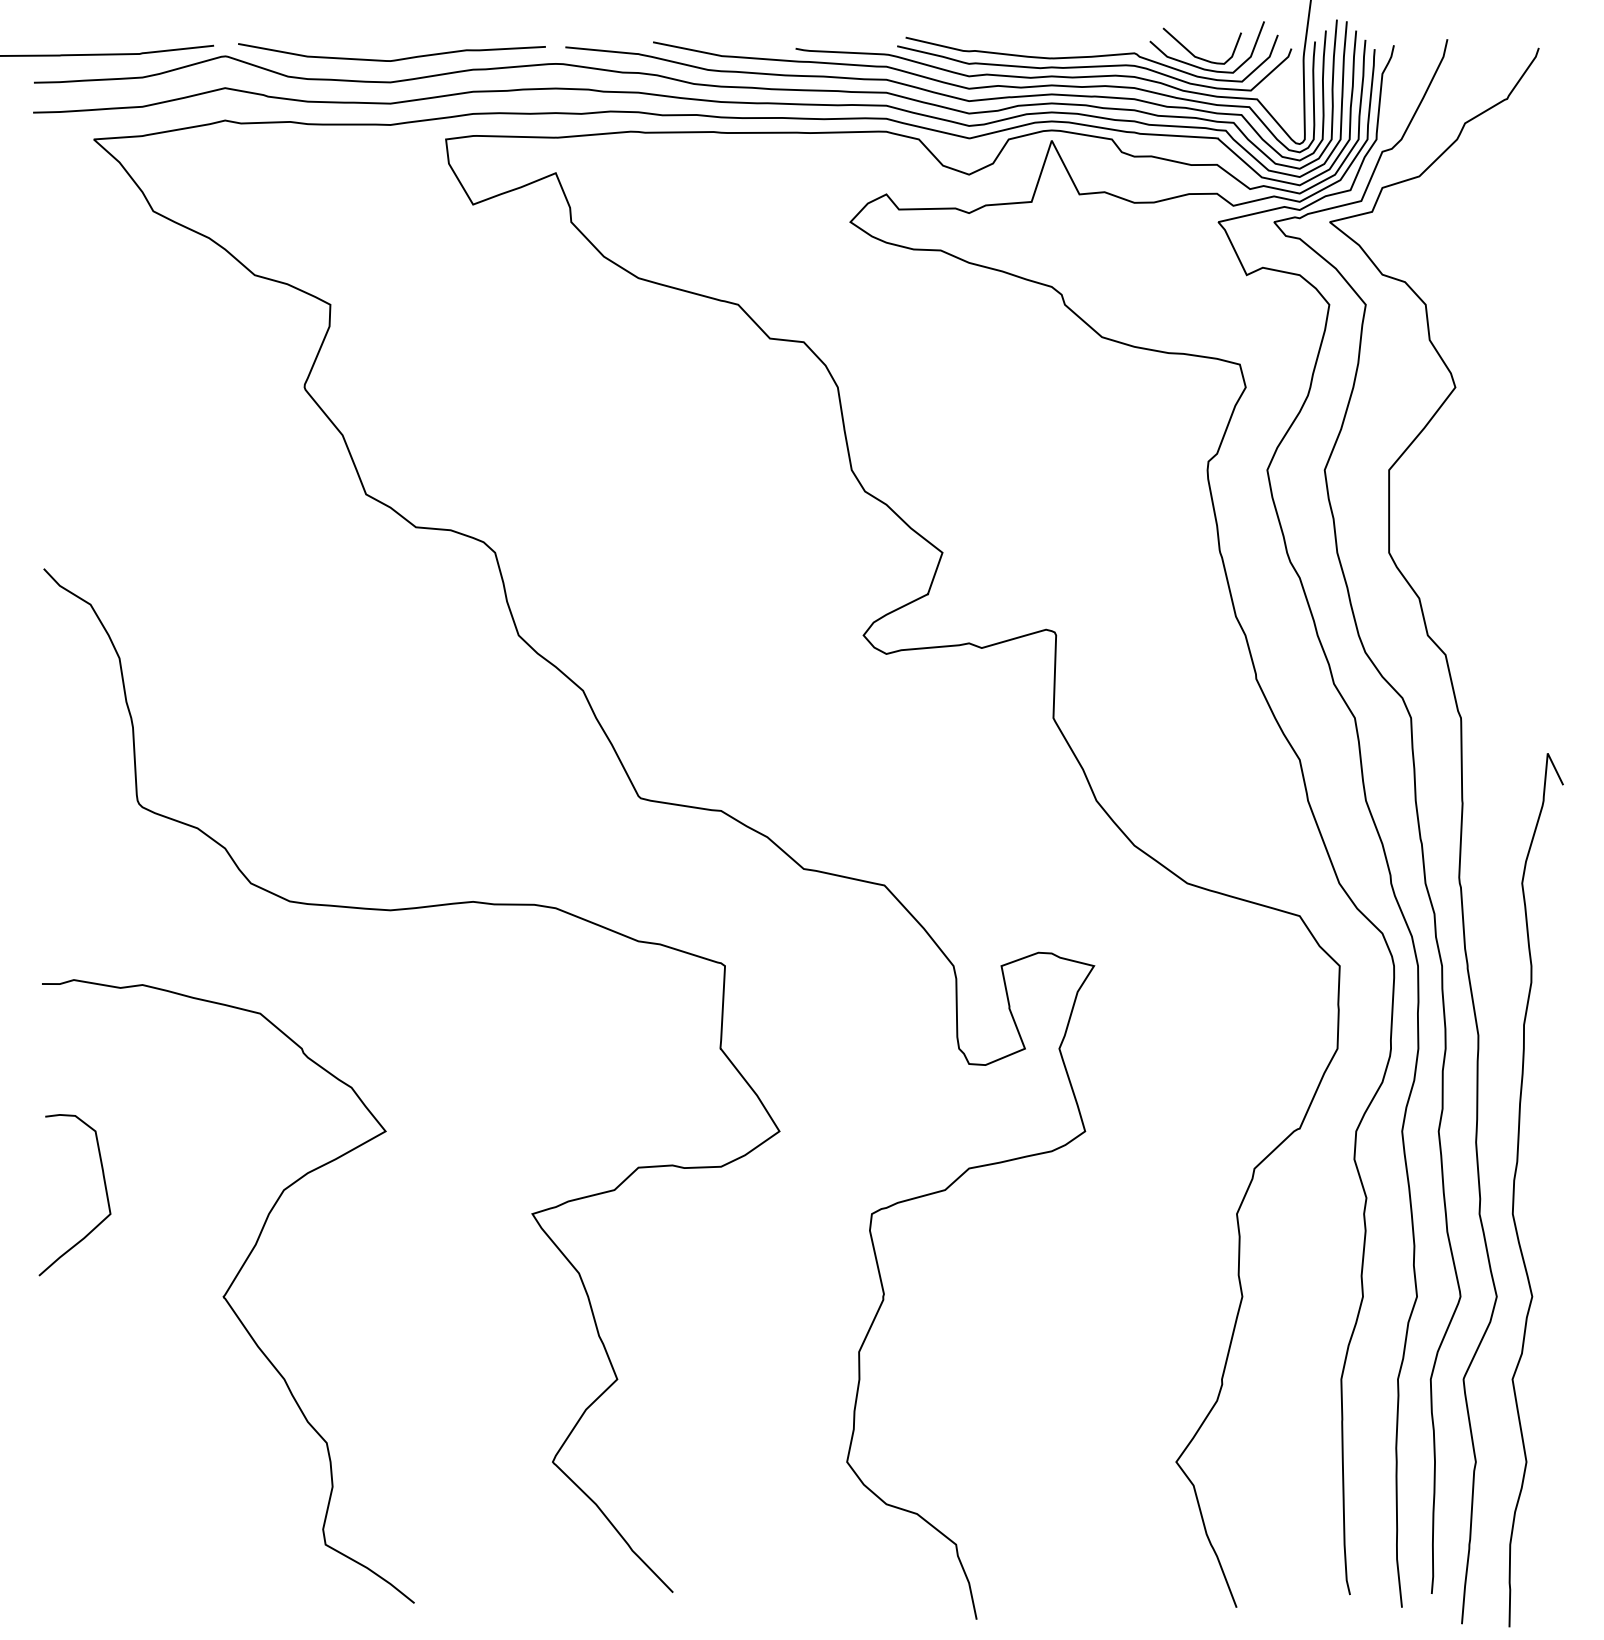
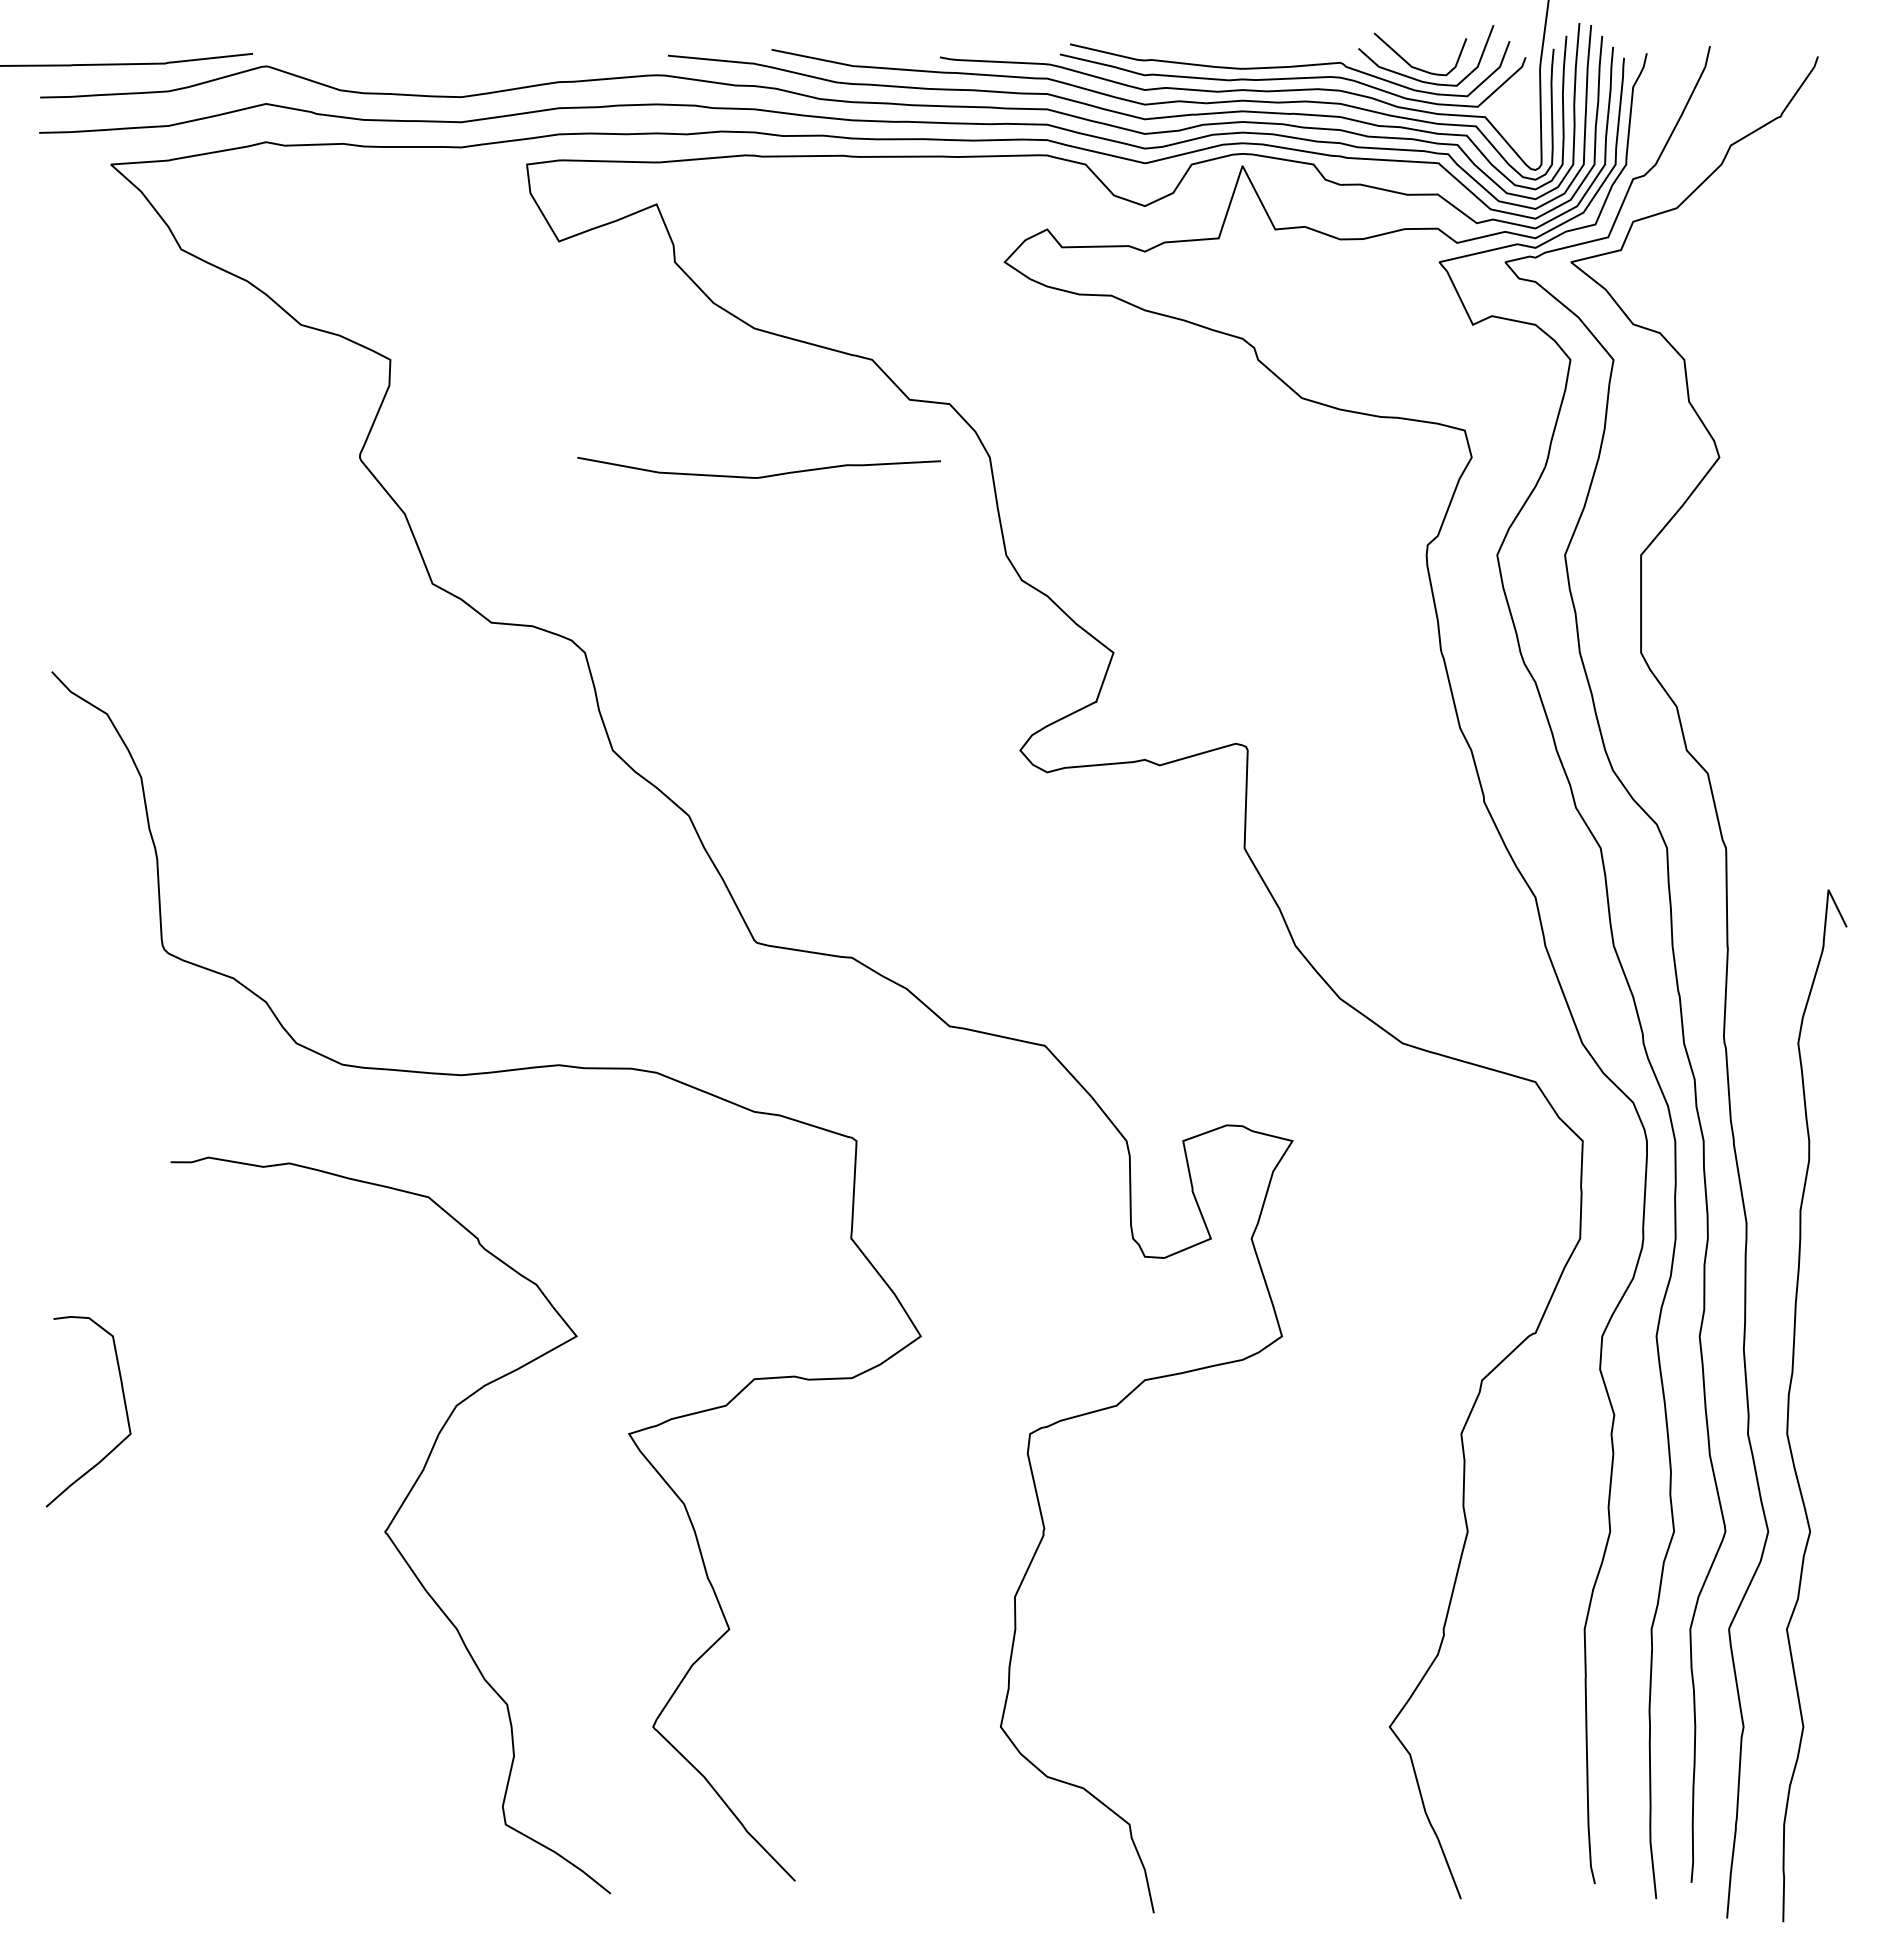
curve: (391, 59) -> (758, 476), moved
curve: (228, 1291) -> (390, 1525), moved

